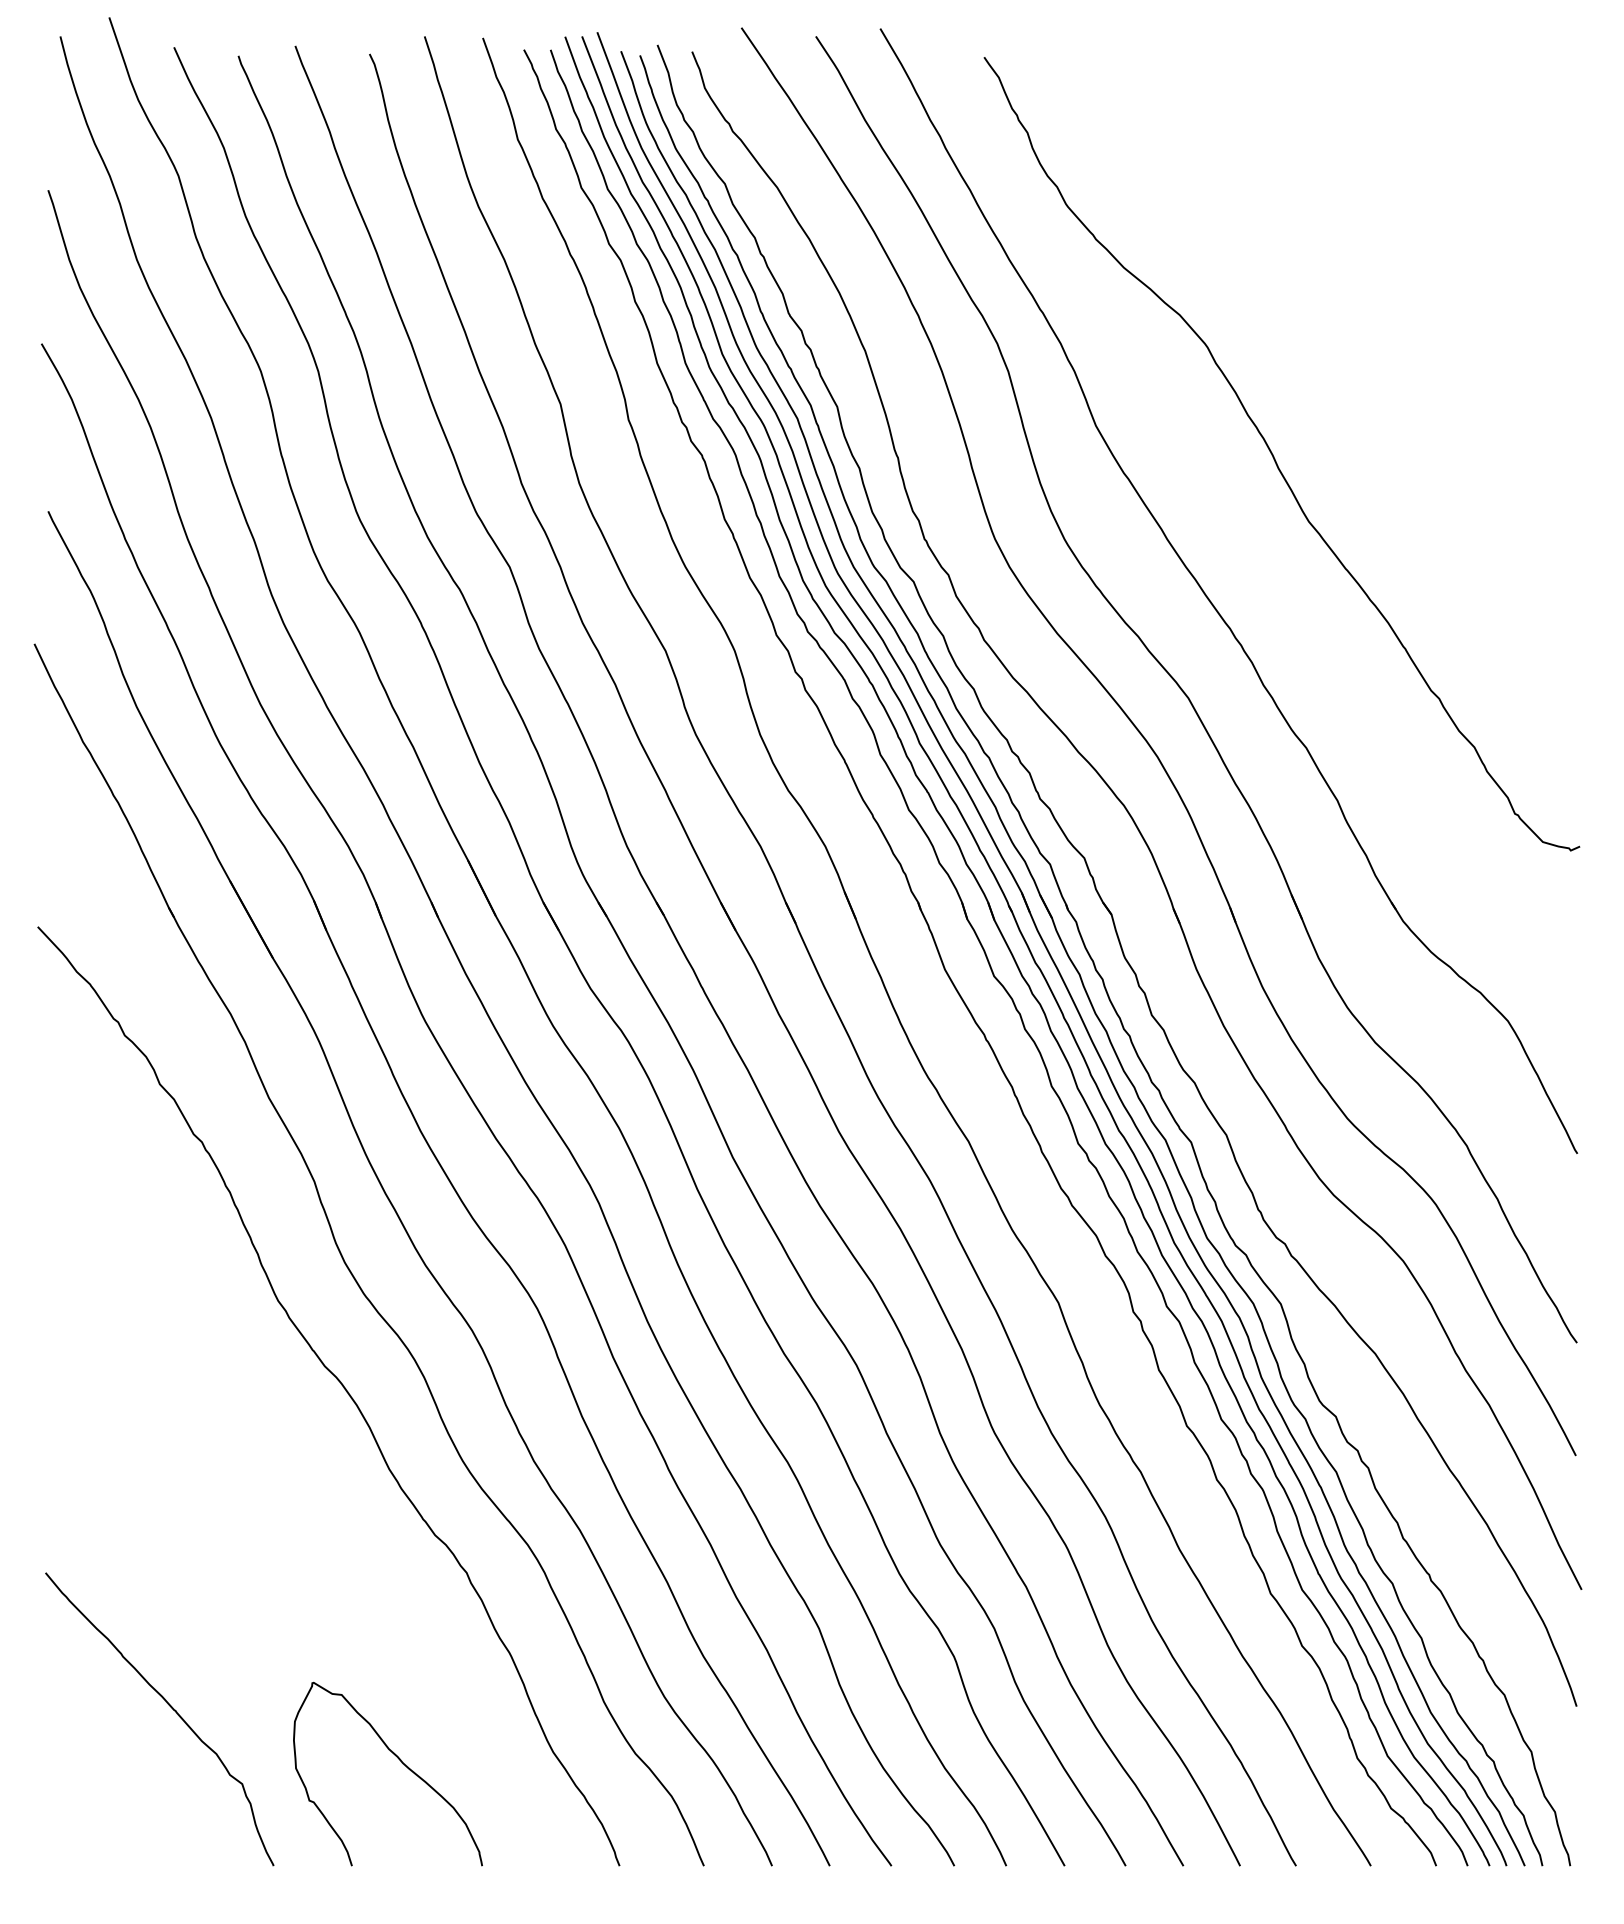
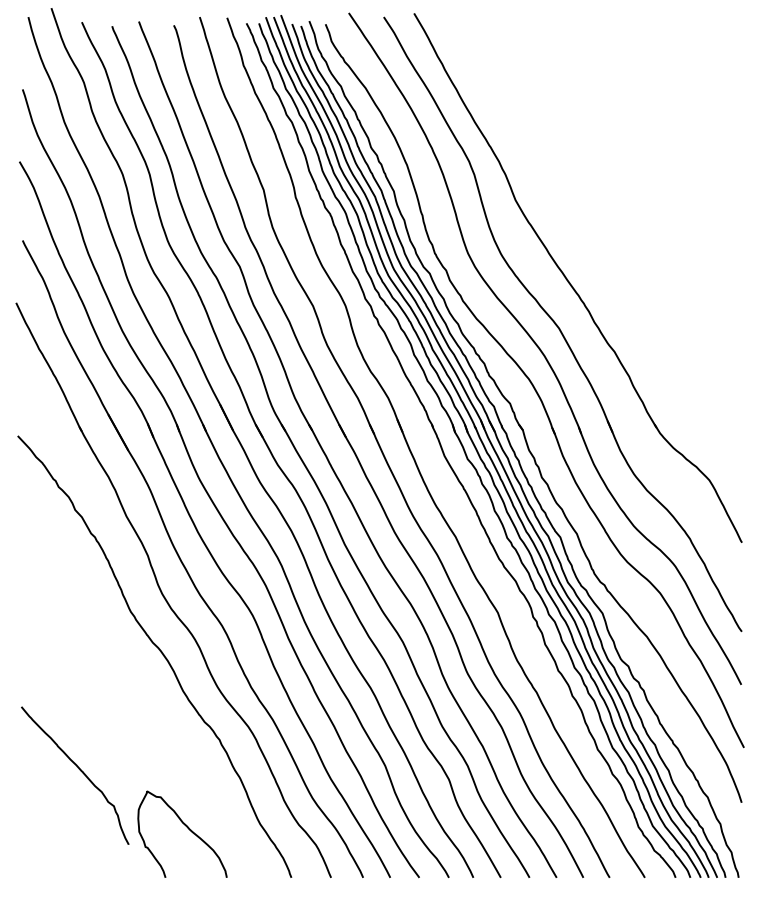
curve: (1276, 458) -> (600, 215), removed
curve: (168, 1708) -> (79, 770), moved

